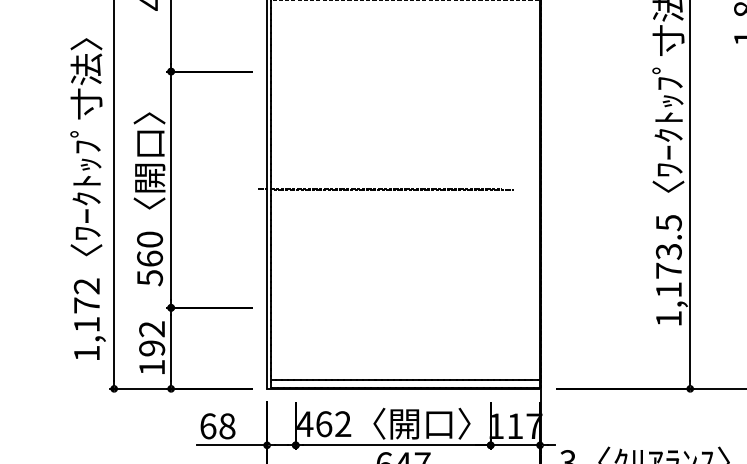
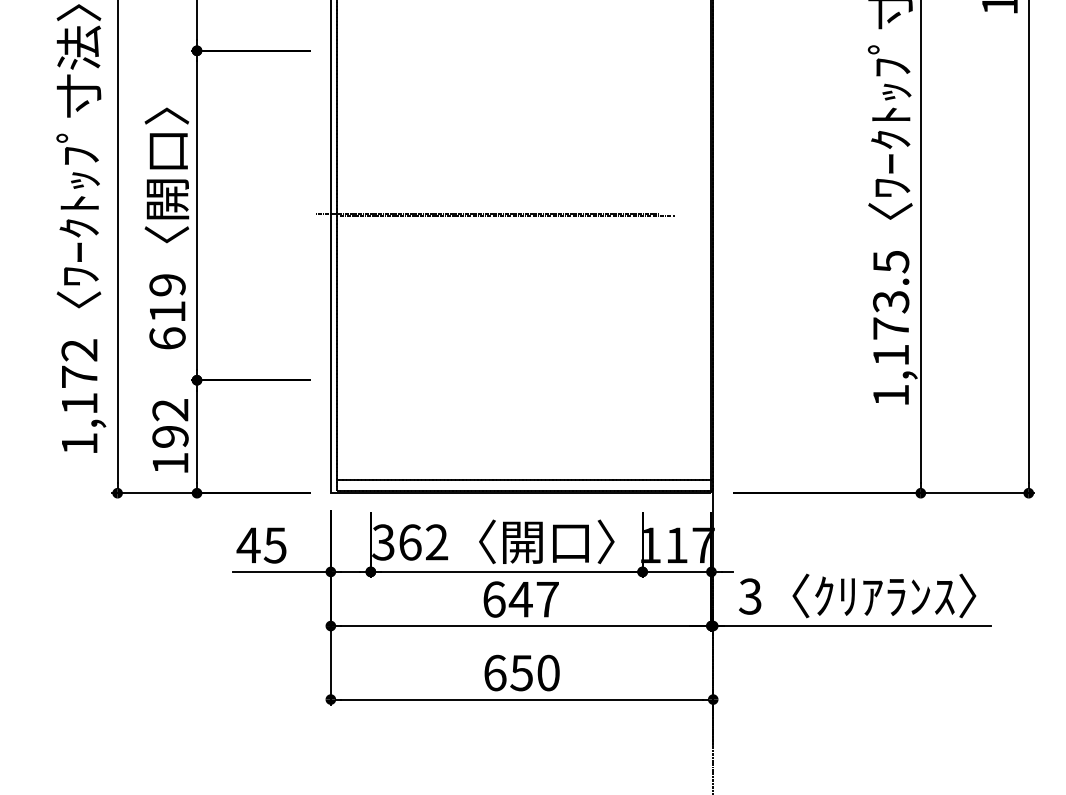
text: (149, 259) -> (167, 312), 560 -> 619
text: (304, 424) -> (383, 542), 462 -> 362
text: (217, 426) -> (261, 545), 68 -> 45

